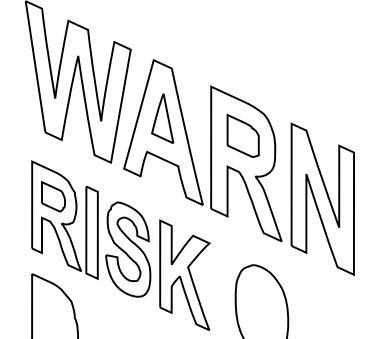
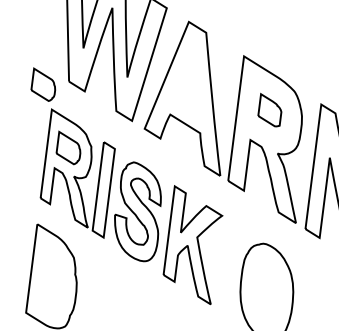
part: (162, 118) -> (190, 82), removed
part: (242, 135) -> (269, 110), size x0.7
part: (21, 138) -> (43, 84), added

